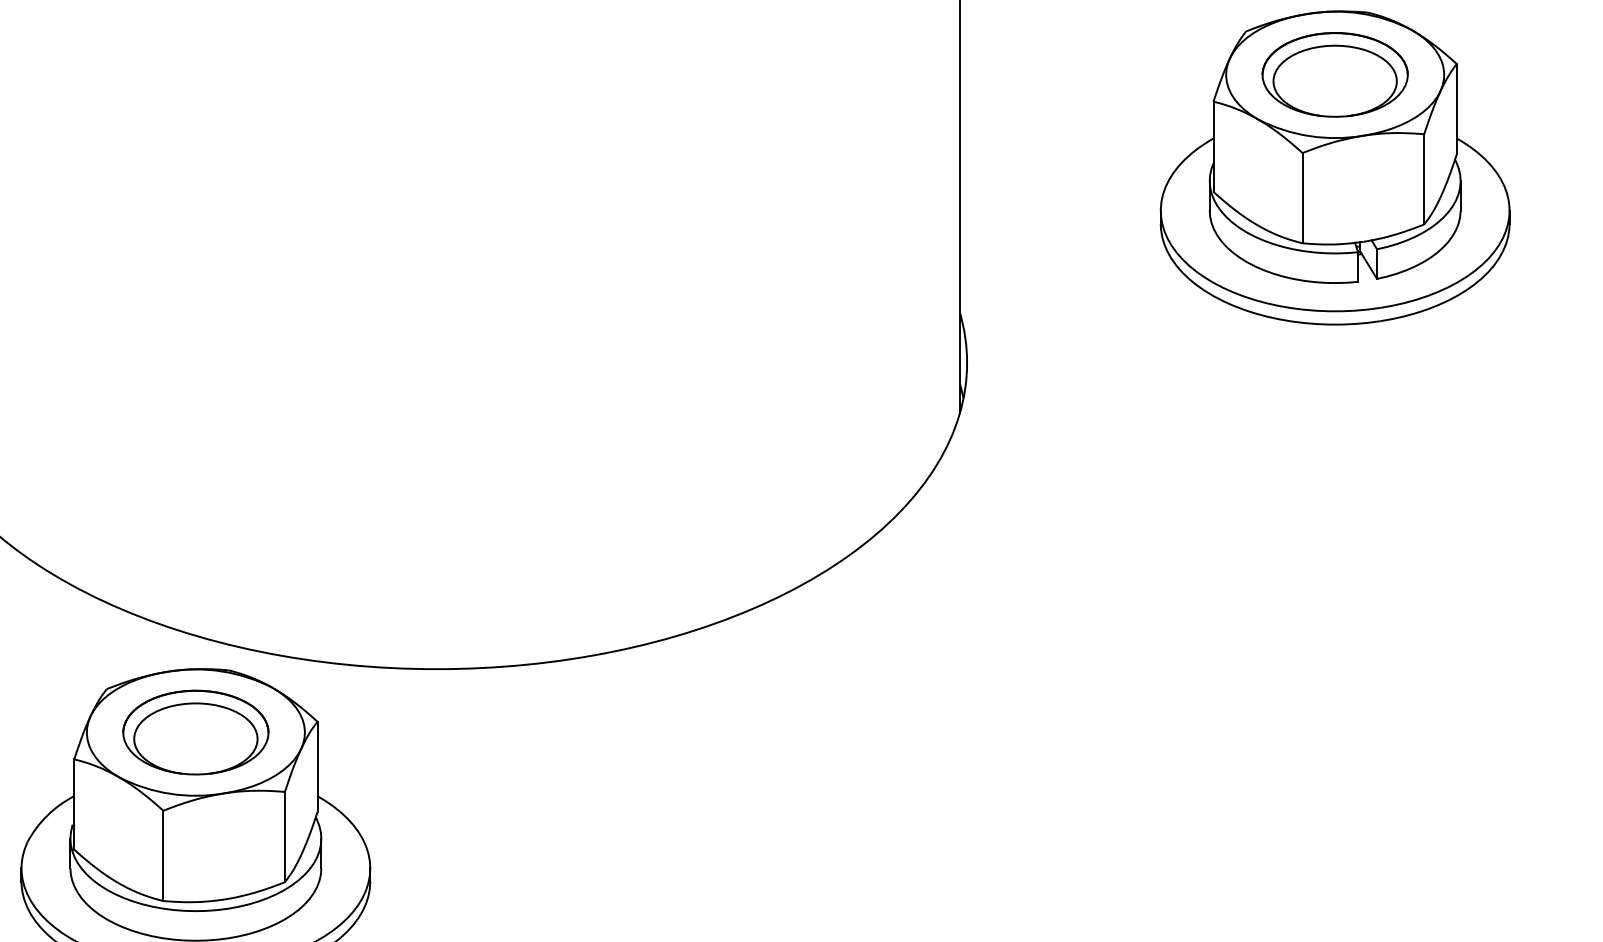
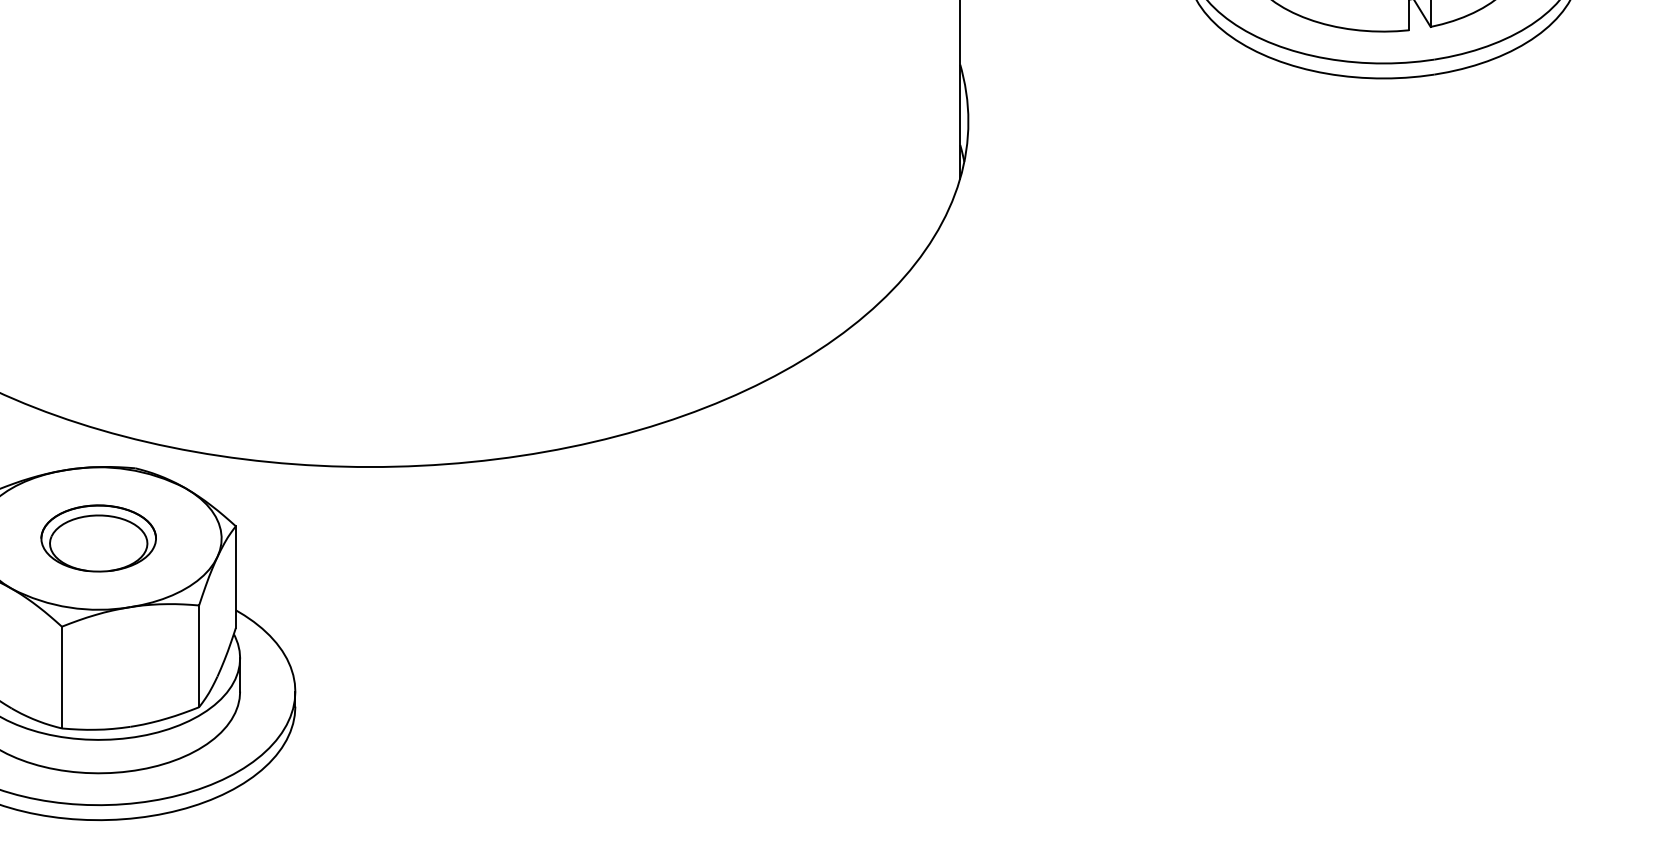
part: (195, 732) -> (98, 538), size x0.7

